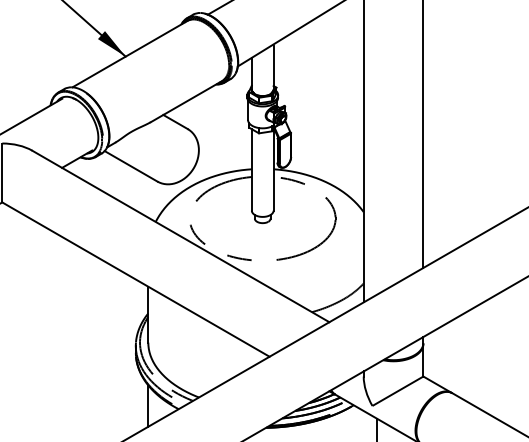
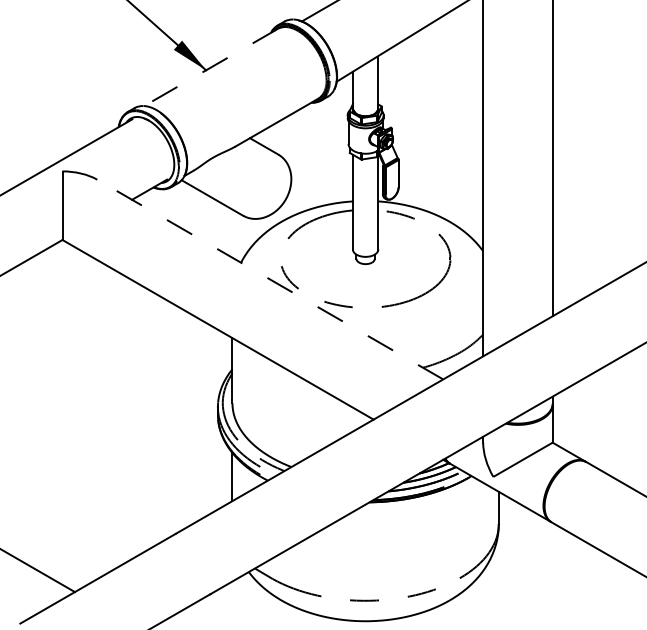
line: (129, 54) -> (210, 67), solid -> dashed
line: (180, 236) -> (270, 279), solid -> dashed

